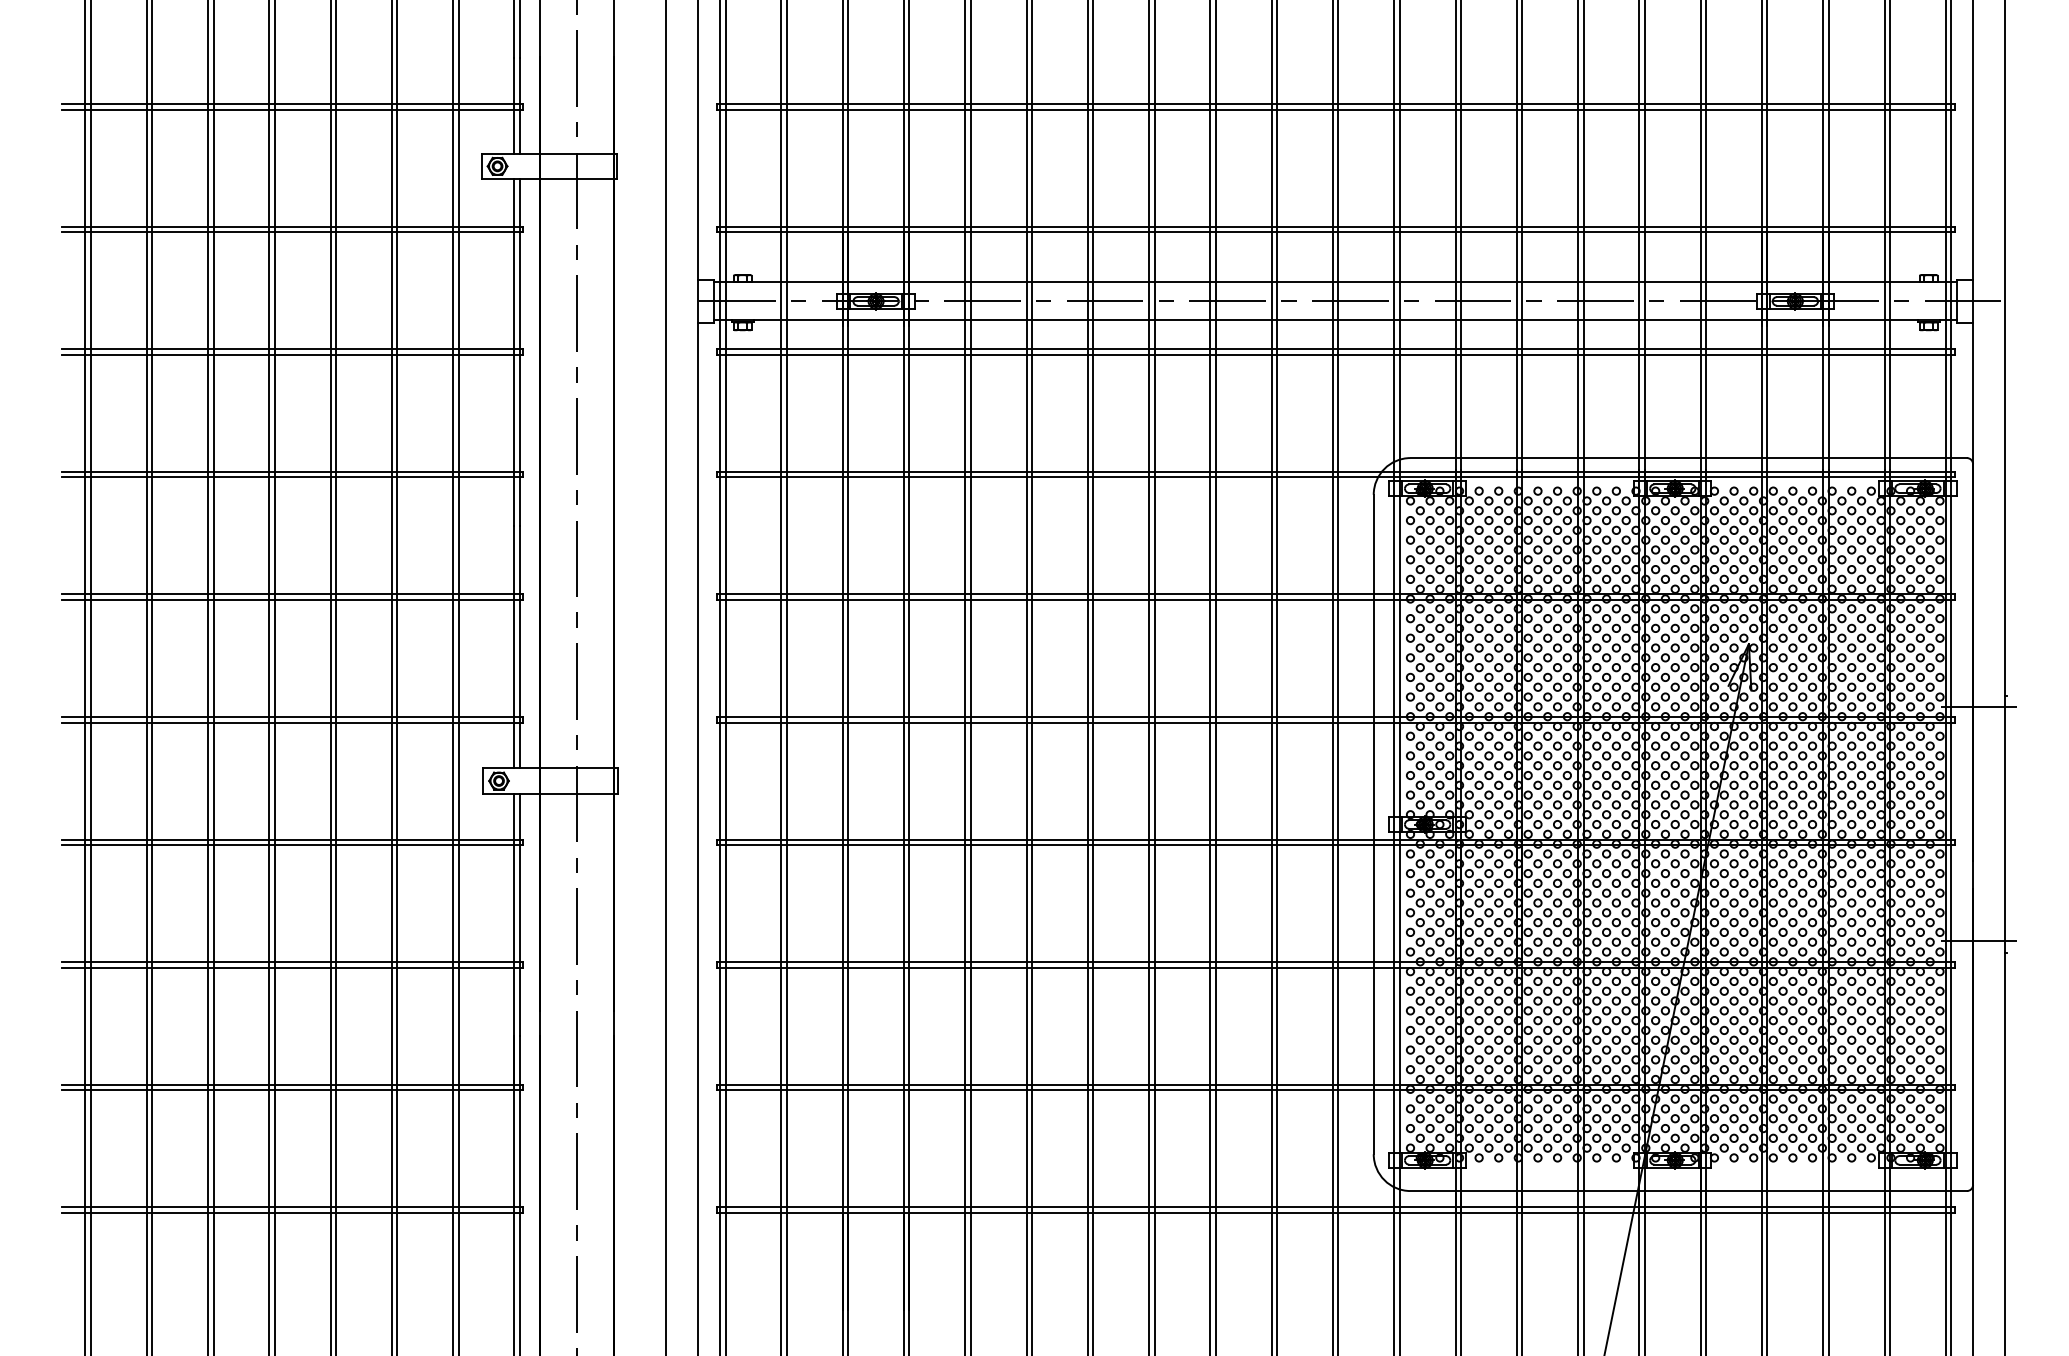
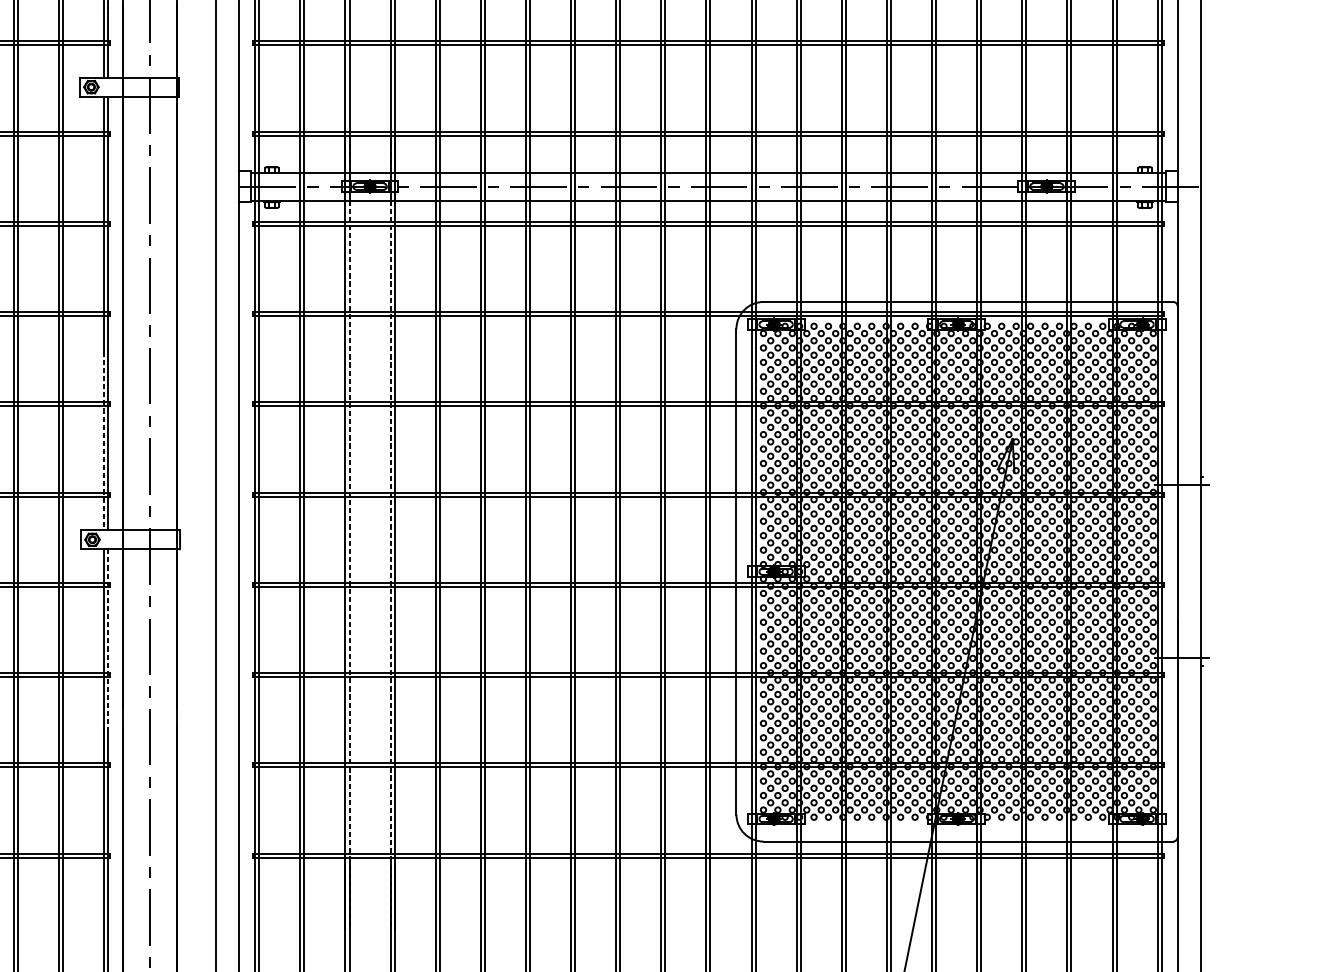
line: (514, 647) -> (103, 441), solid -> dashed
line: (848, 770) -> (349, 531), solid -> dashed
line: (903, 770) -> (390, 531), solid -> dashed
line: (519, 915) -> (107, 638), solid -> dashed

